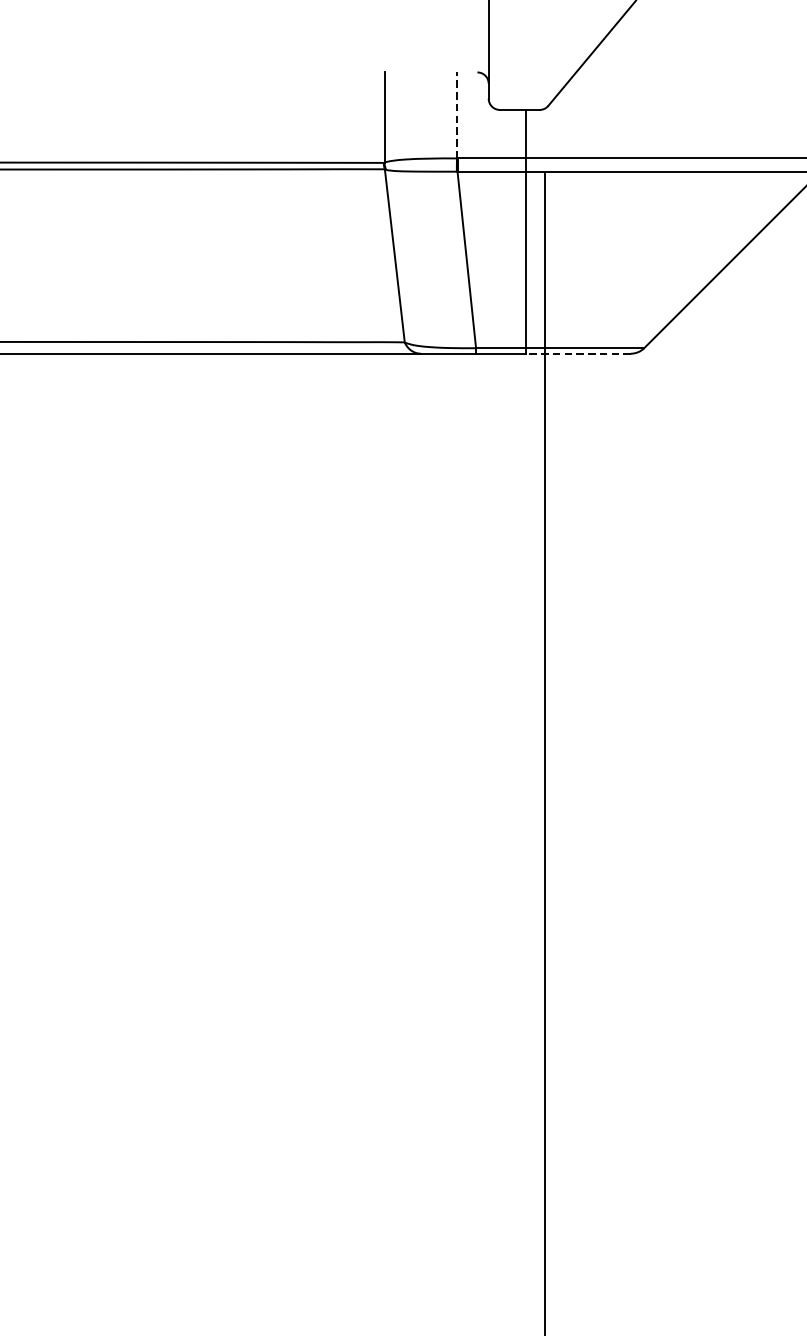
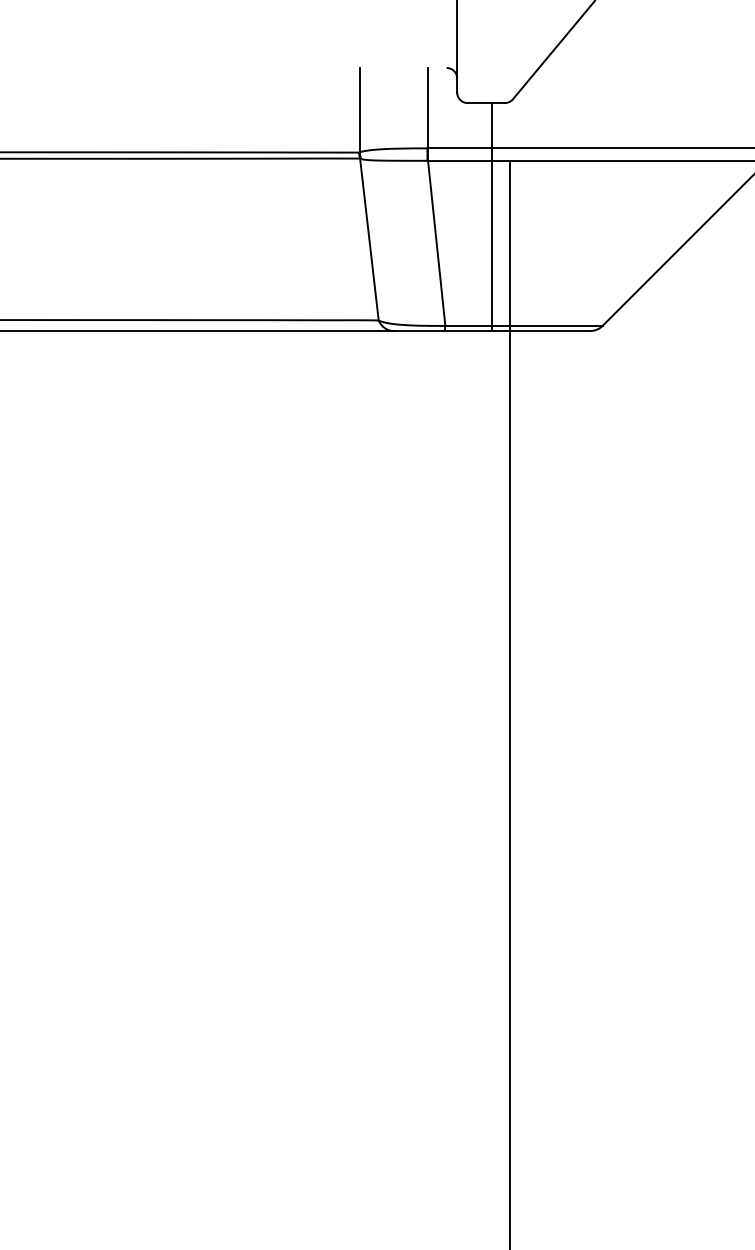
line: (456, 114) -> (427, 107), dashed -> solid
line: (578, 354) -> (541, 331), dashed -> solid

